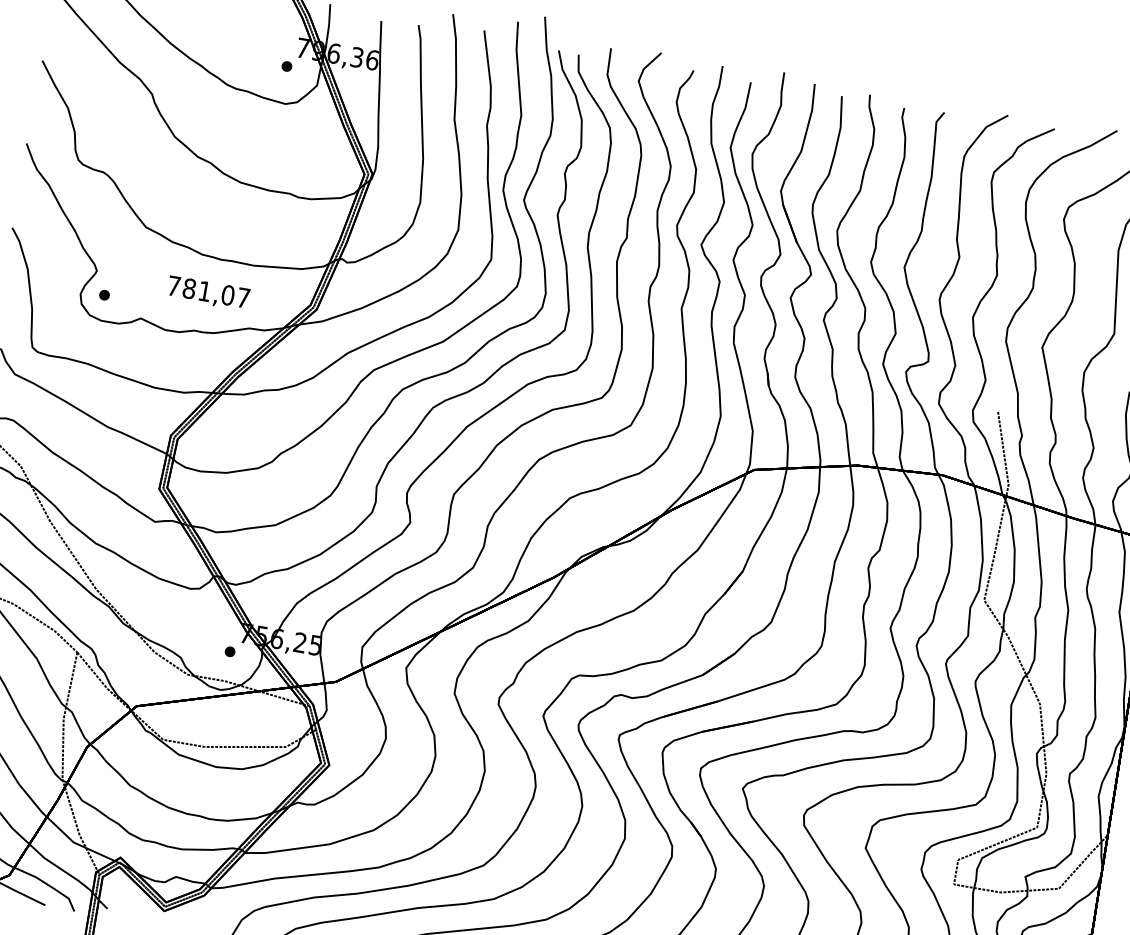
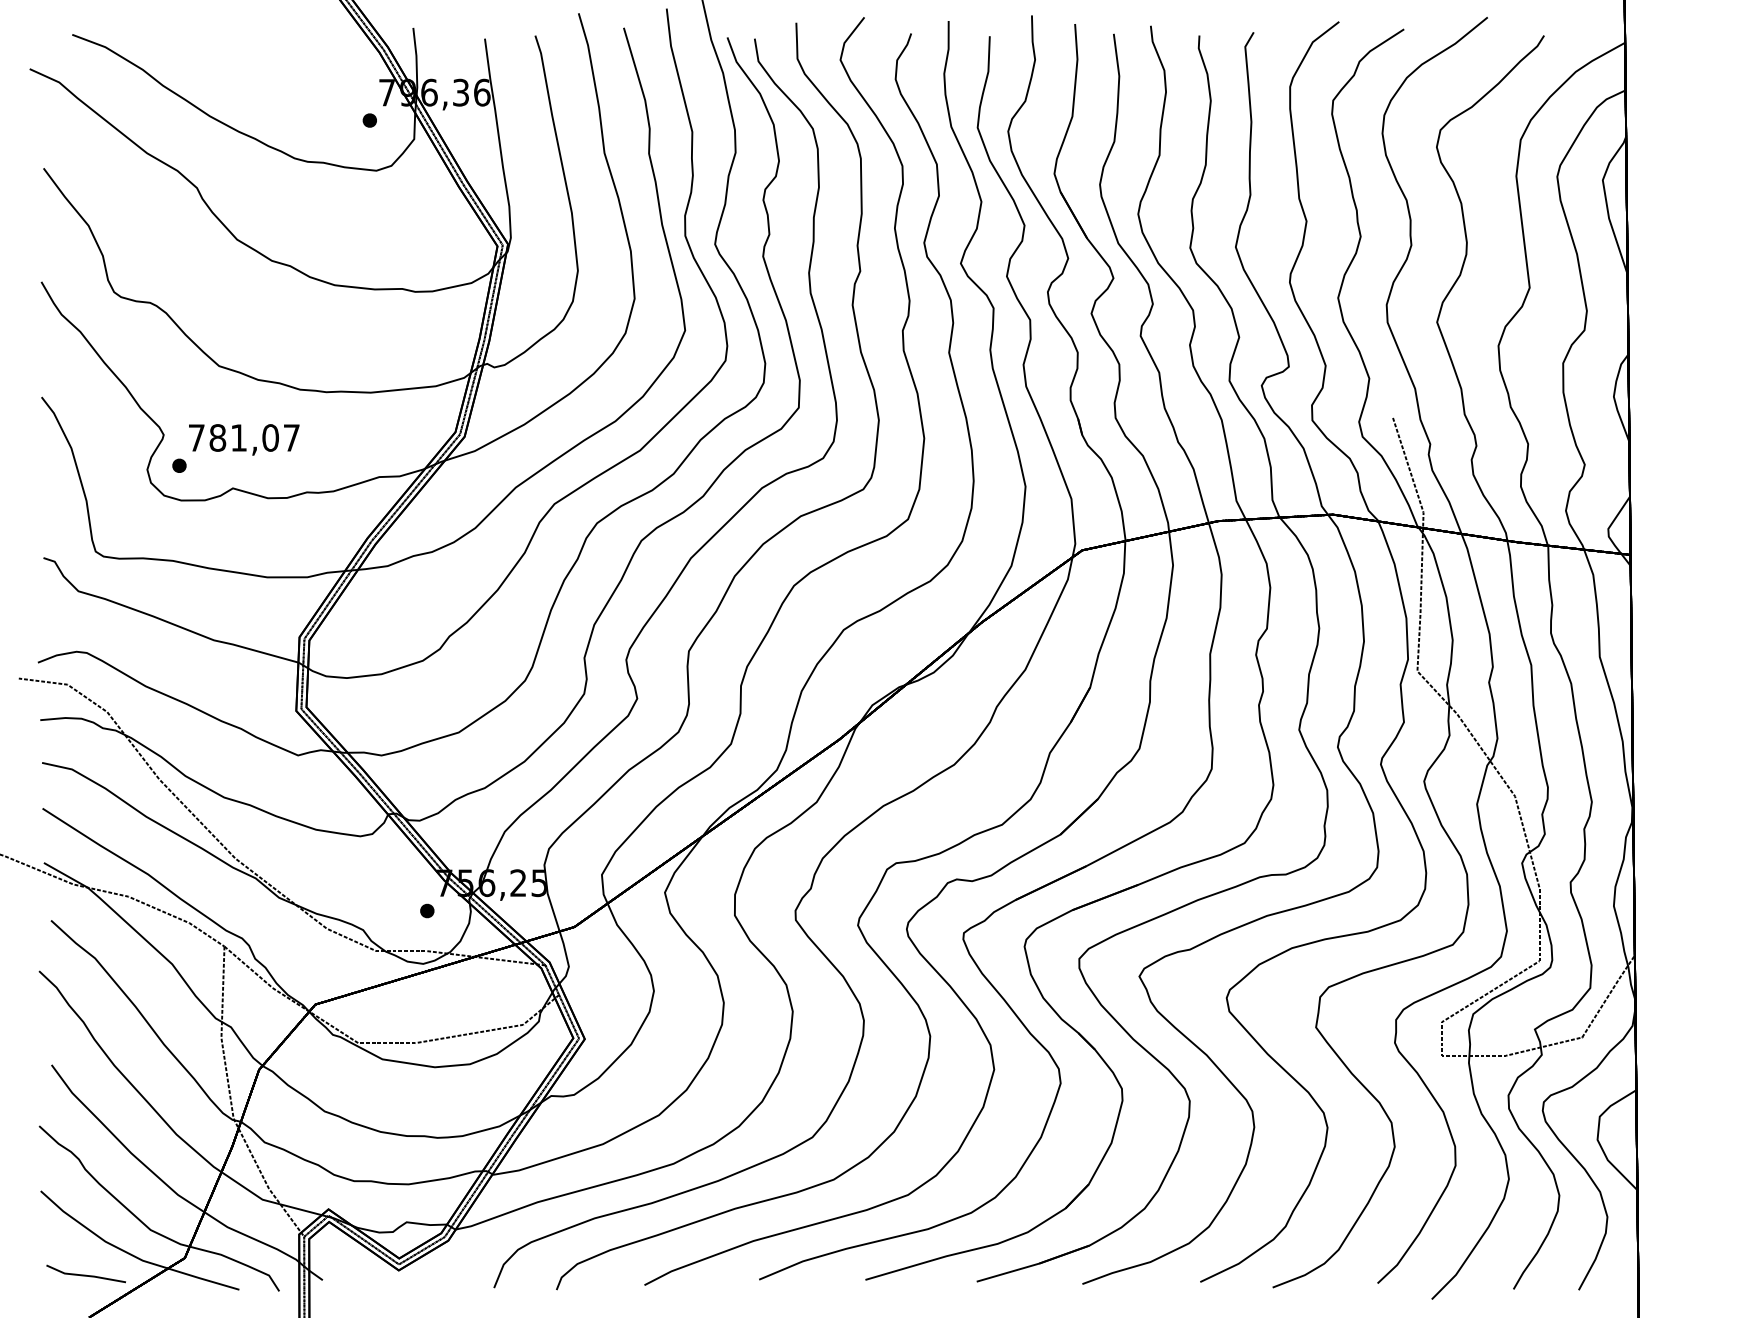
text: (208, 293) -> (244, 439), moved

